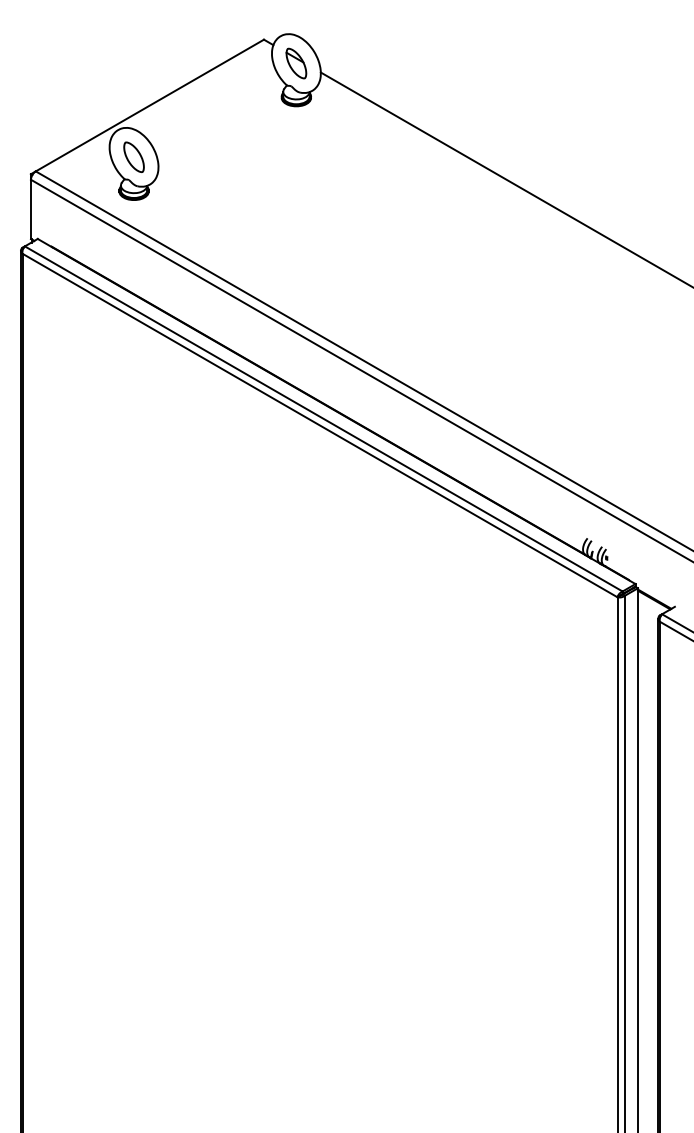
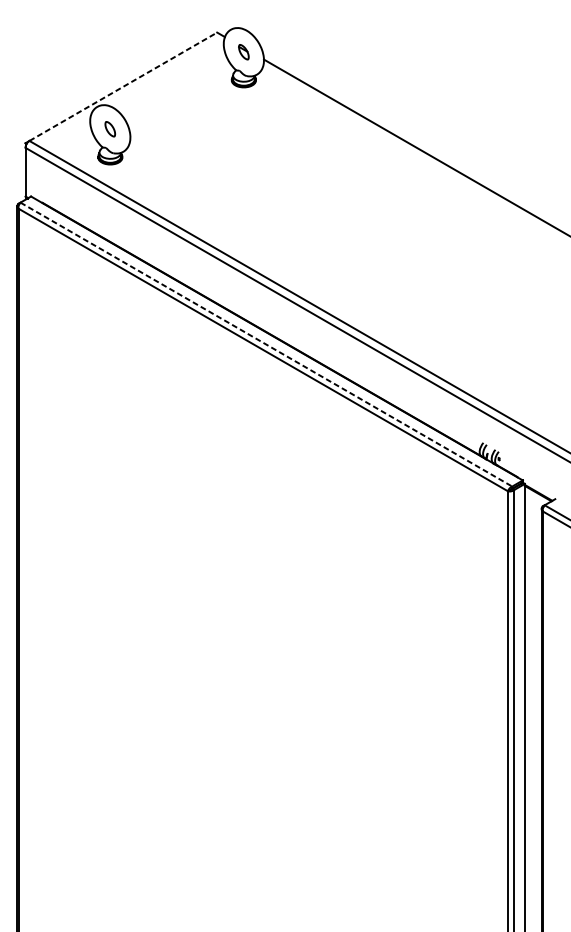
part: (296, 63) -> (243, 52), size x0.6
line: (149, 105) -> (123, 86), solid -> dashed
part: (133, 156) -> (109, 128), size x0.6
line: (324, 419) -> (266, 345), solid -> dashed

